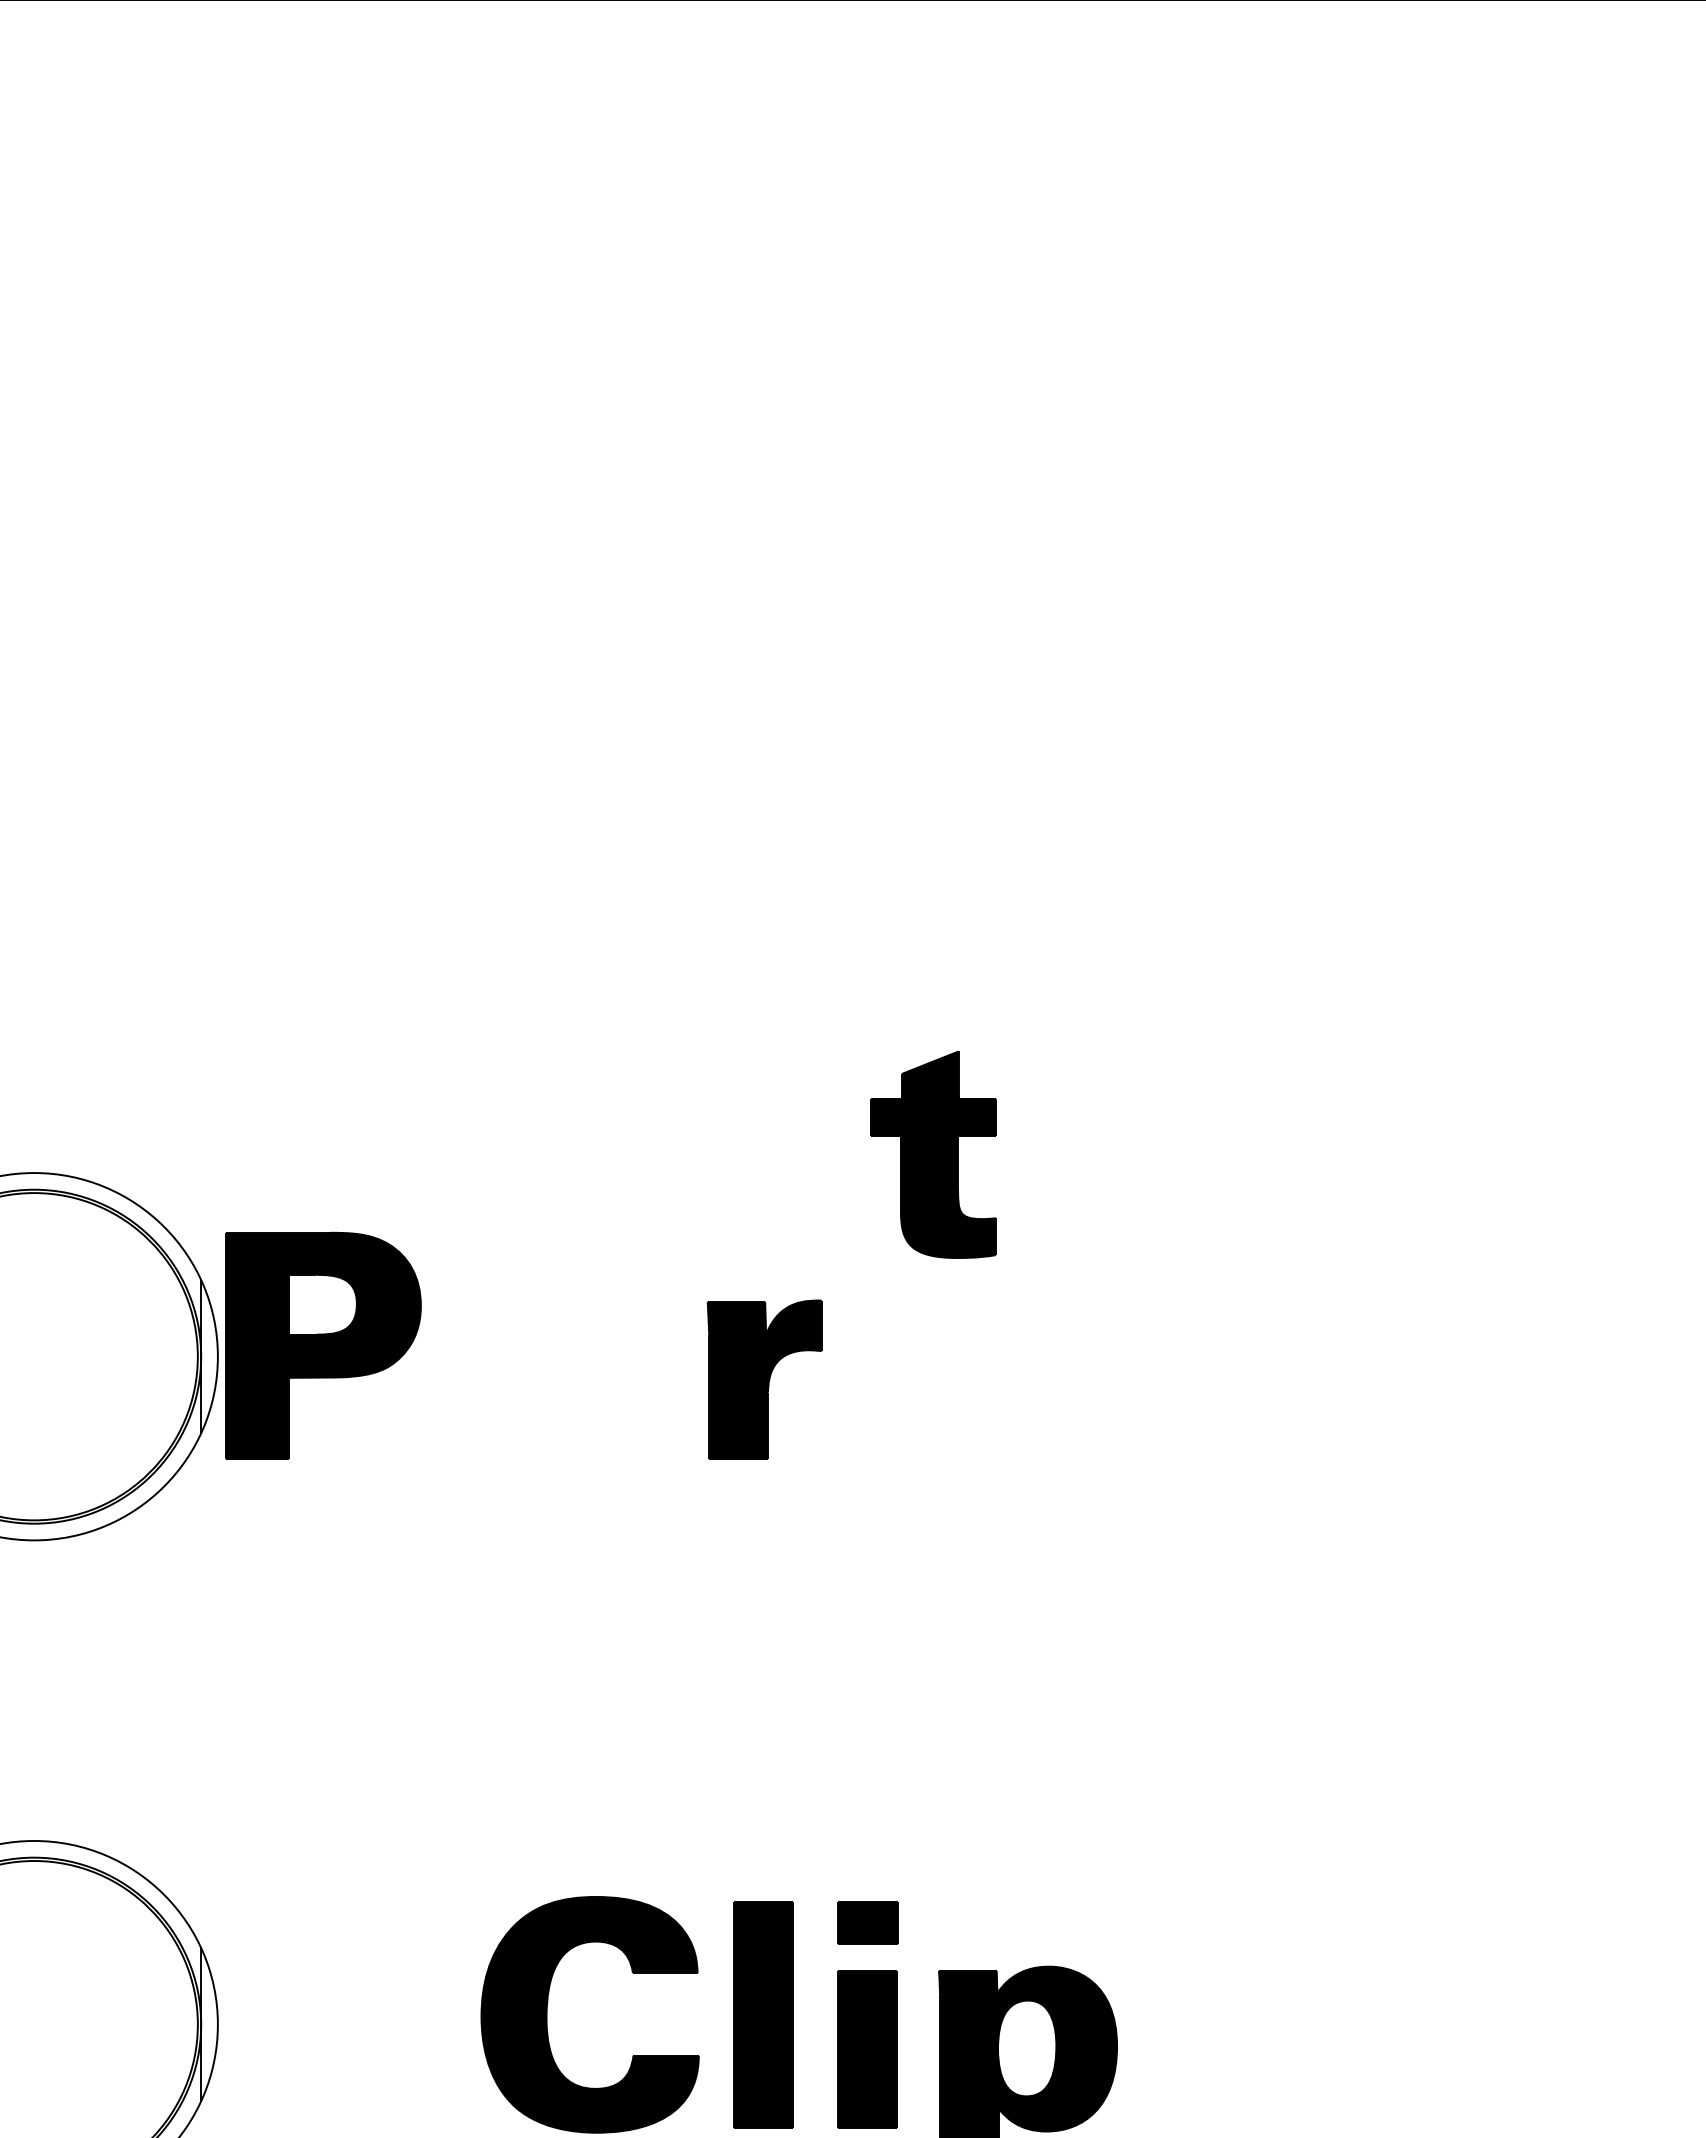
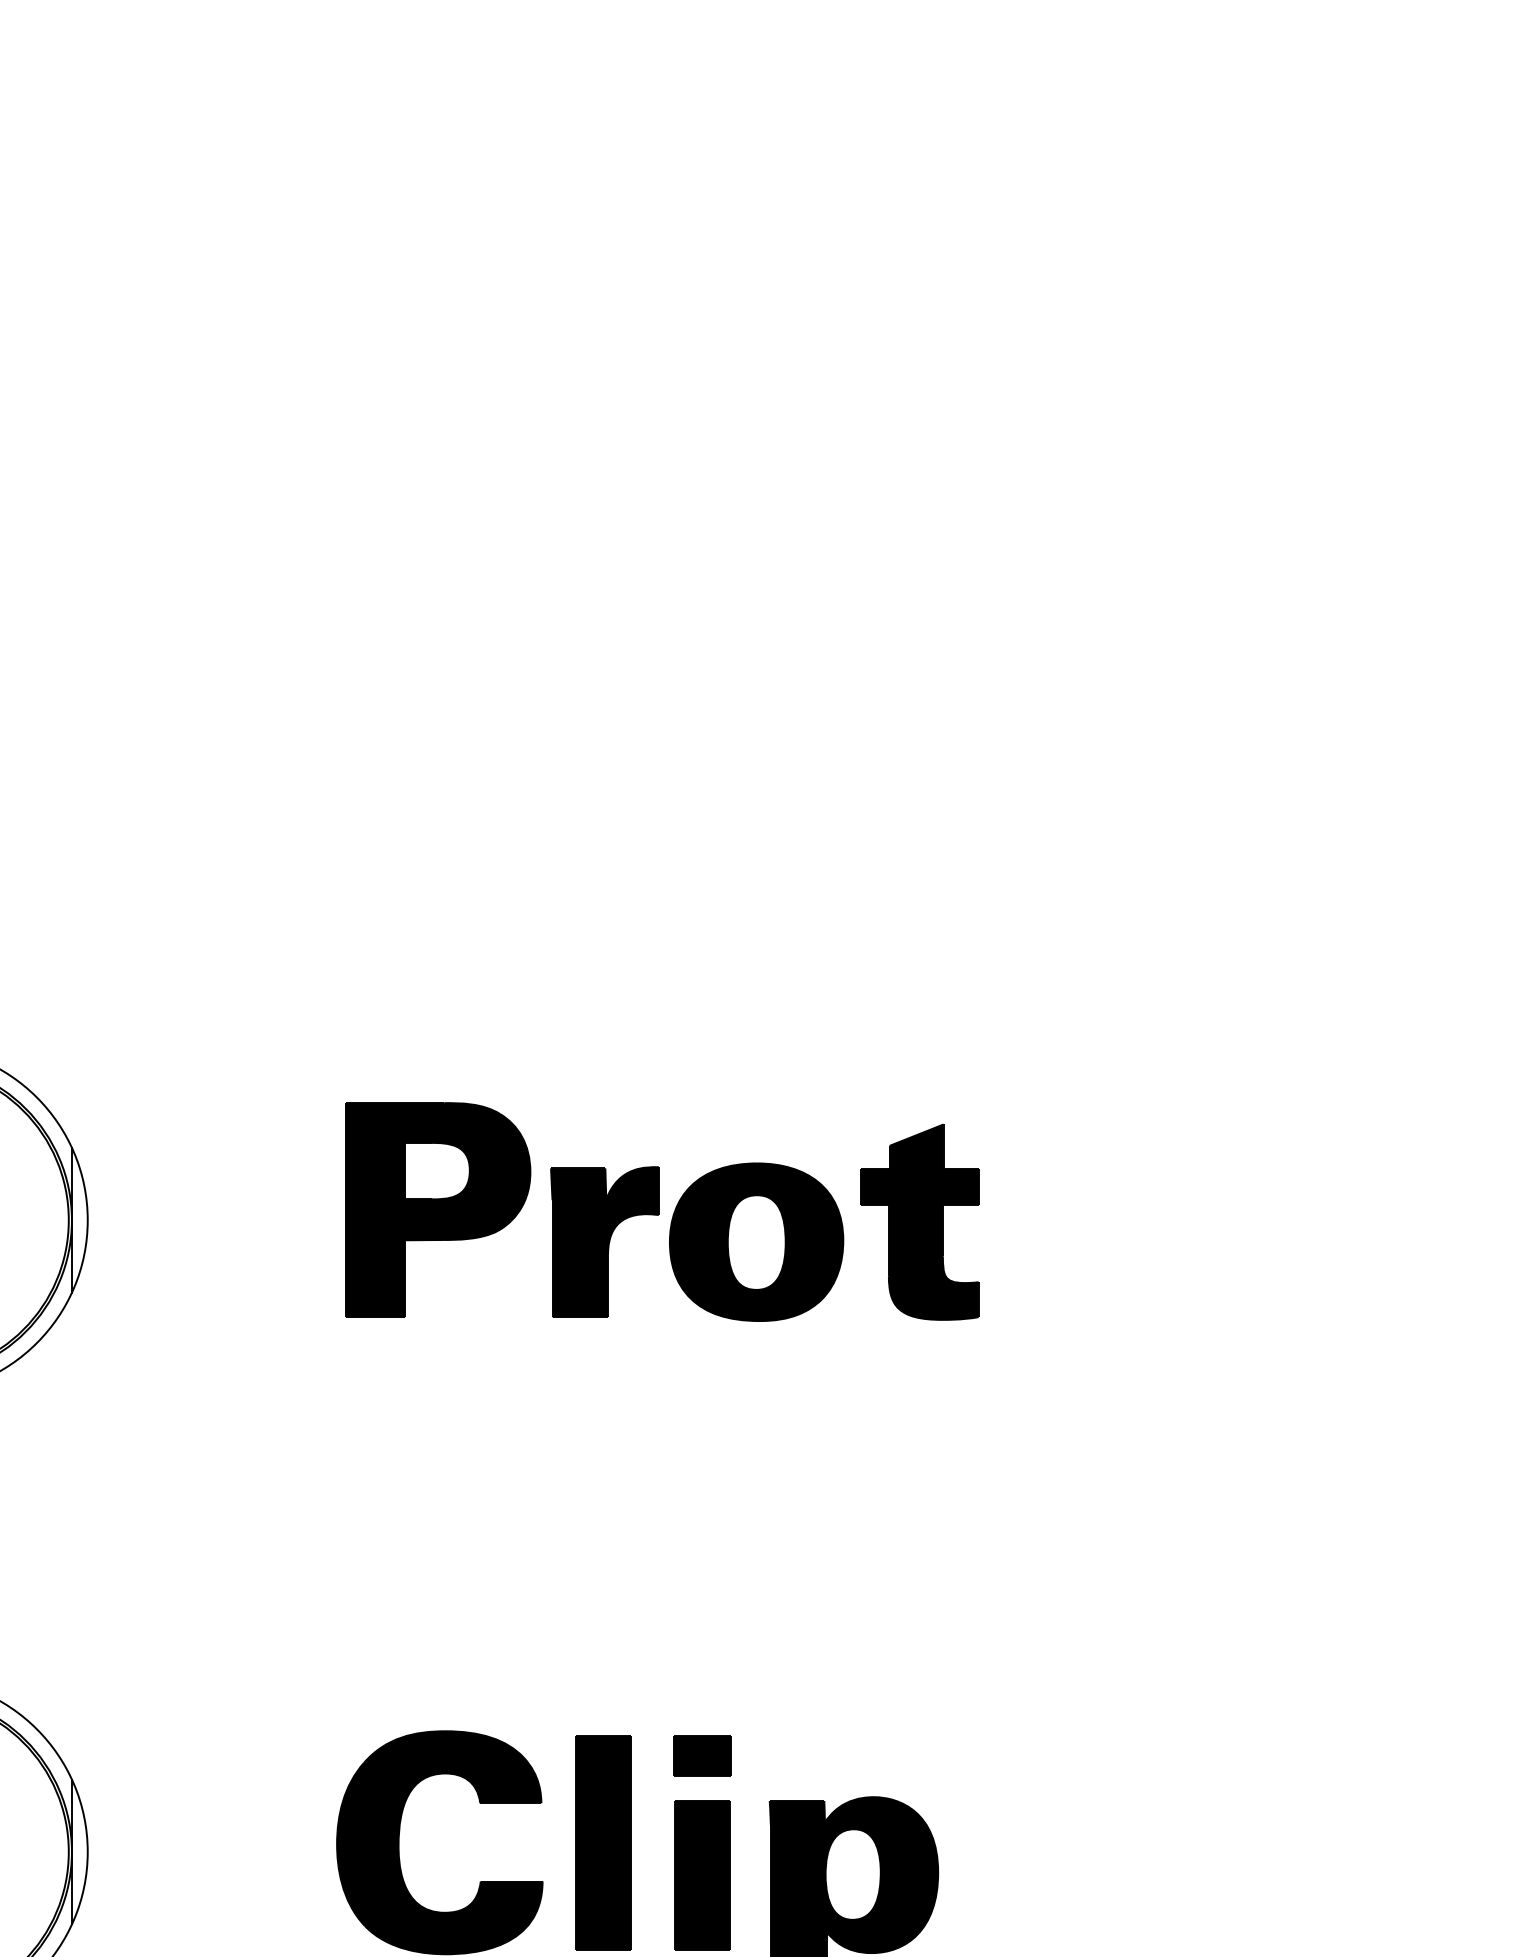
part: (933, 1154) -> (919, 1221), moved
part: (323, 1345) -> (438, 1209), moved
part: (924, 1379) -> (756, 1241), added

